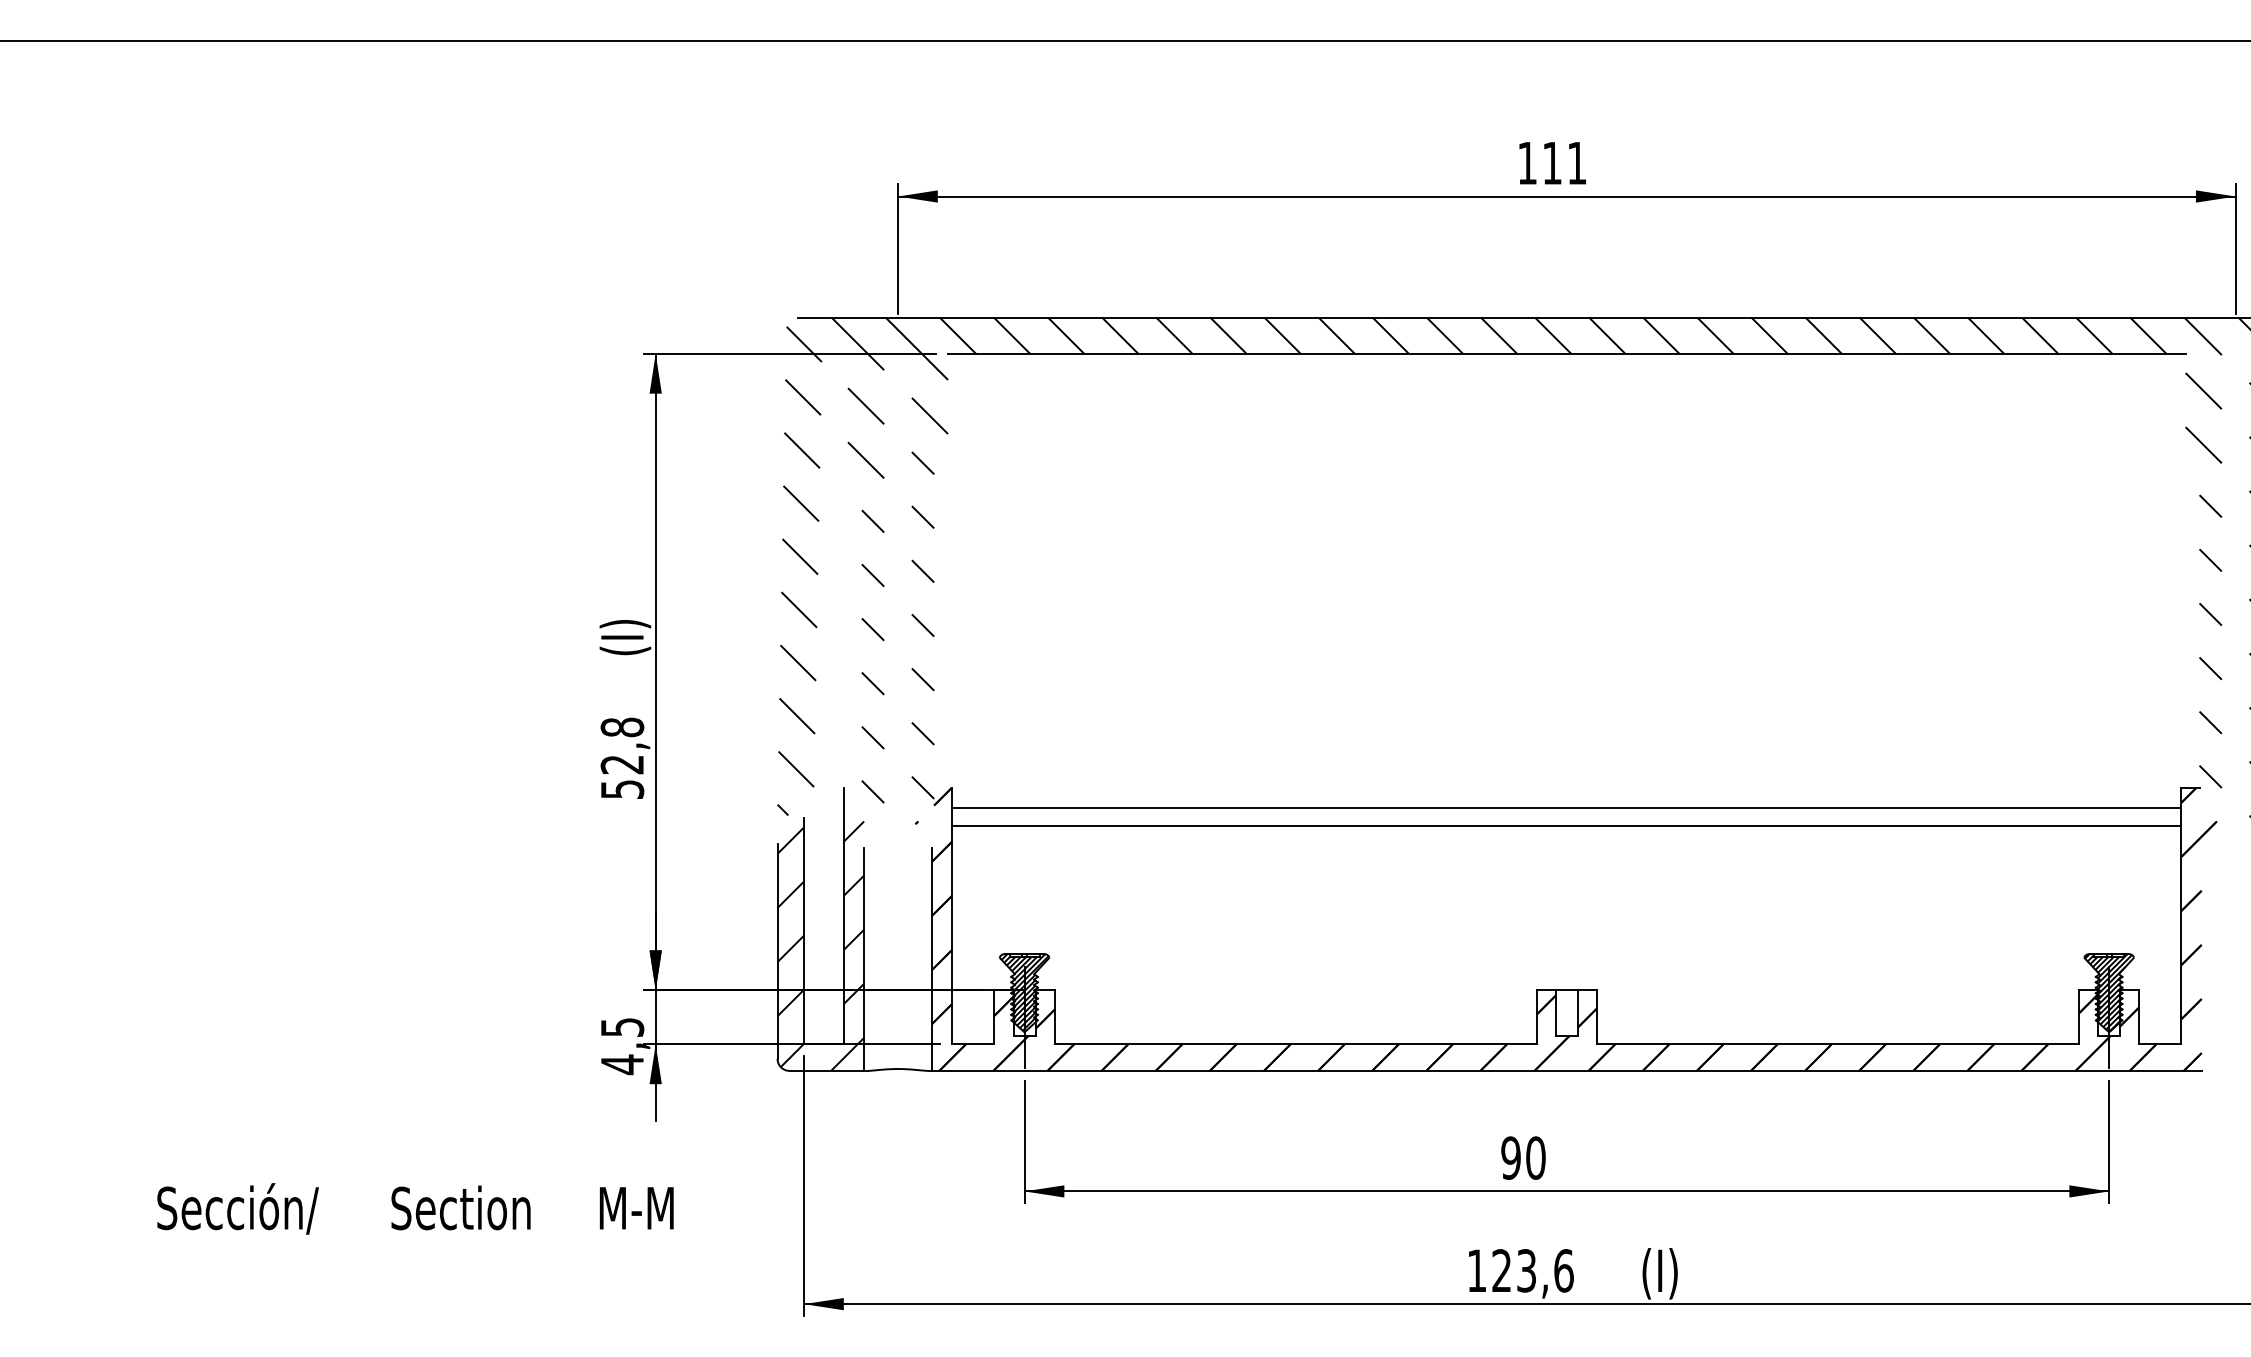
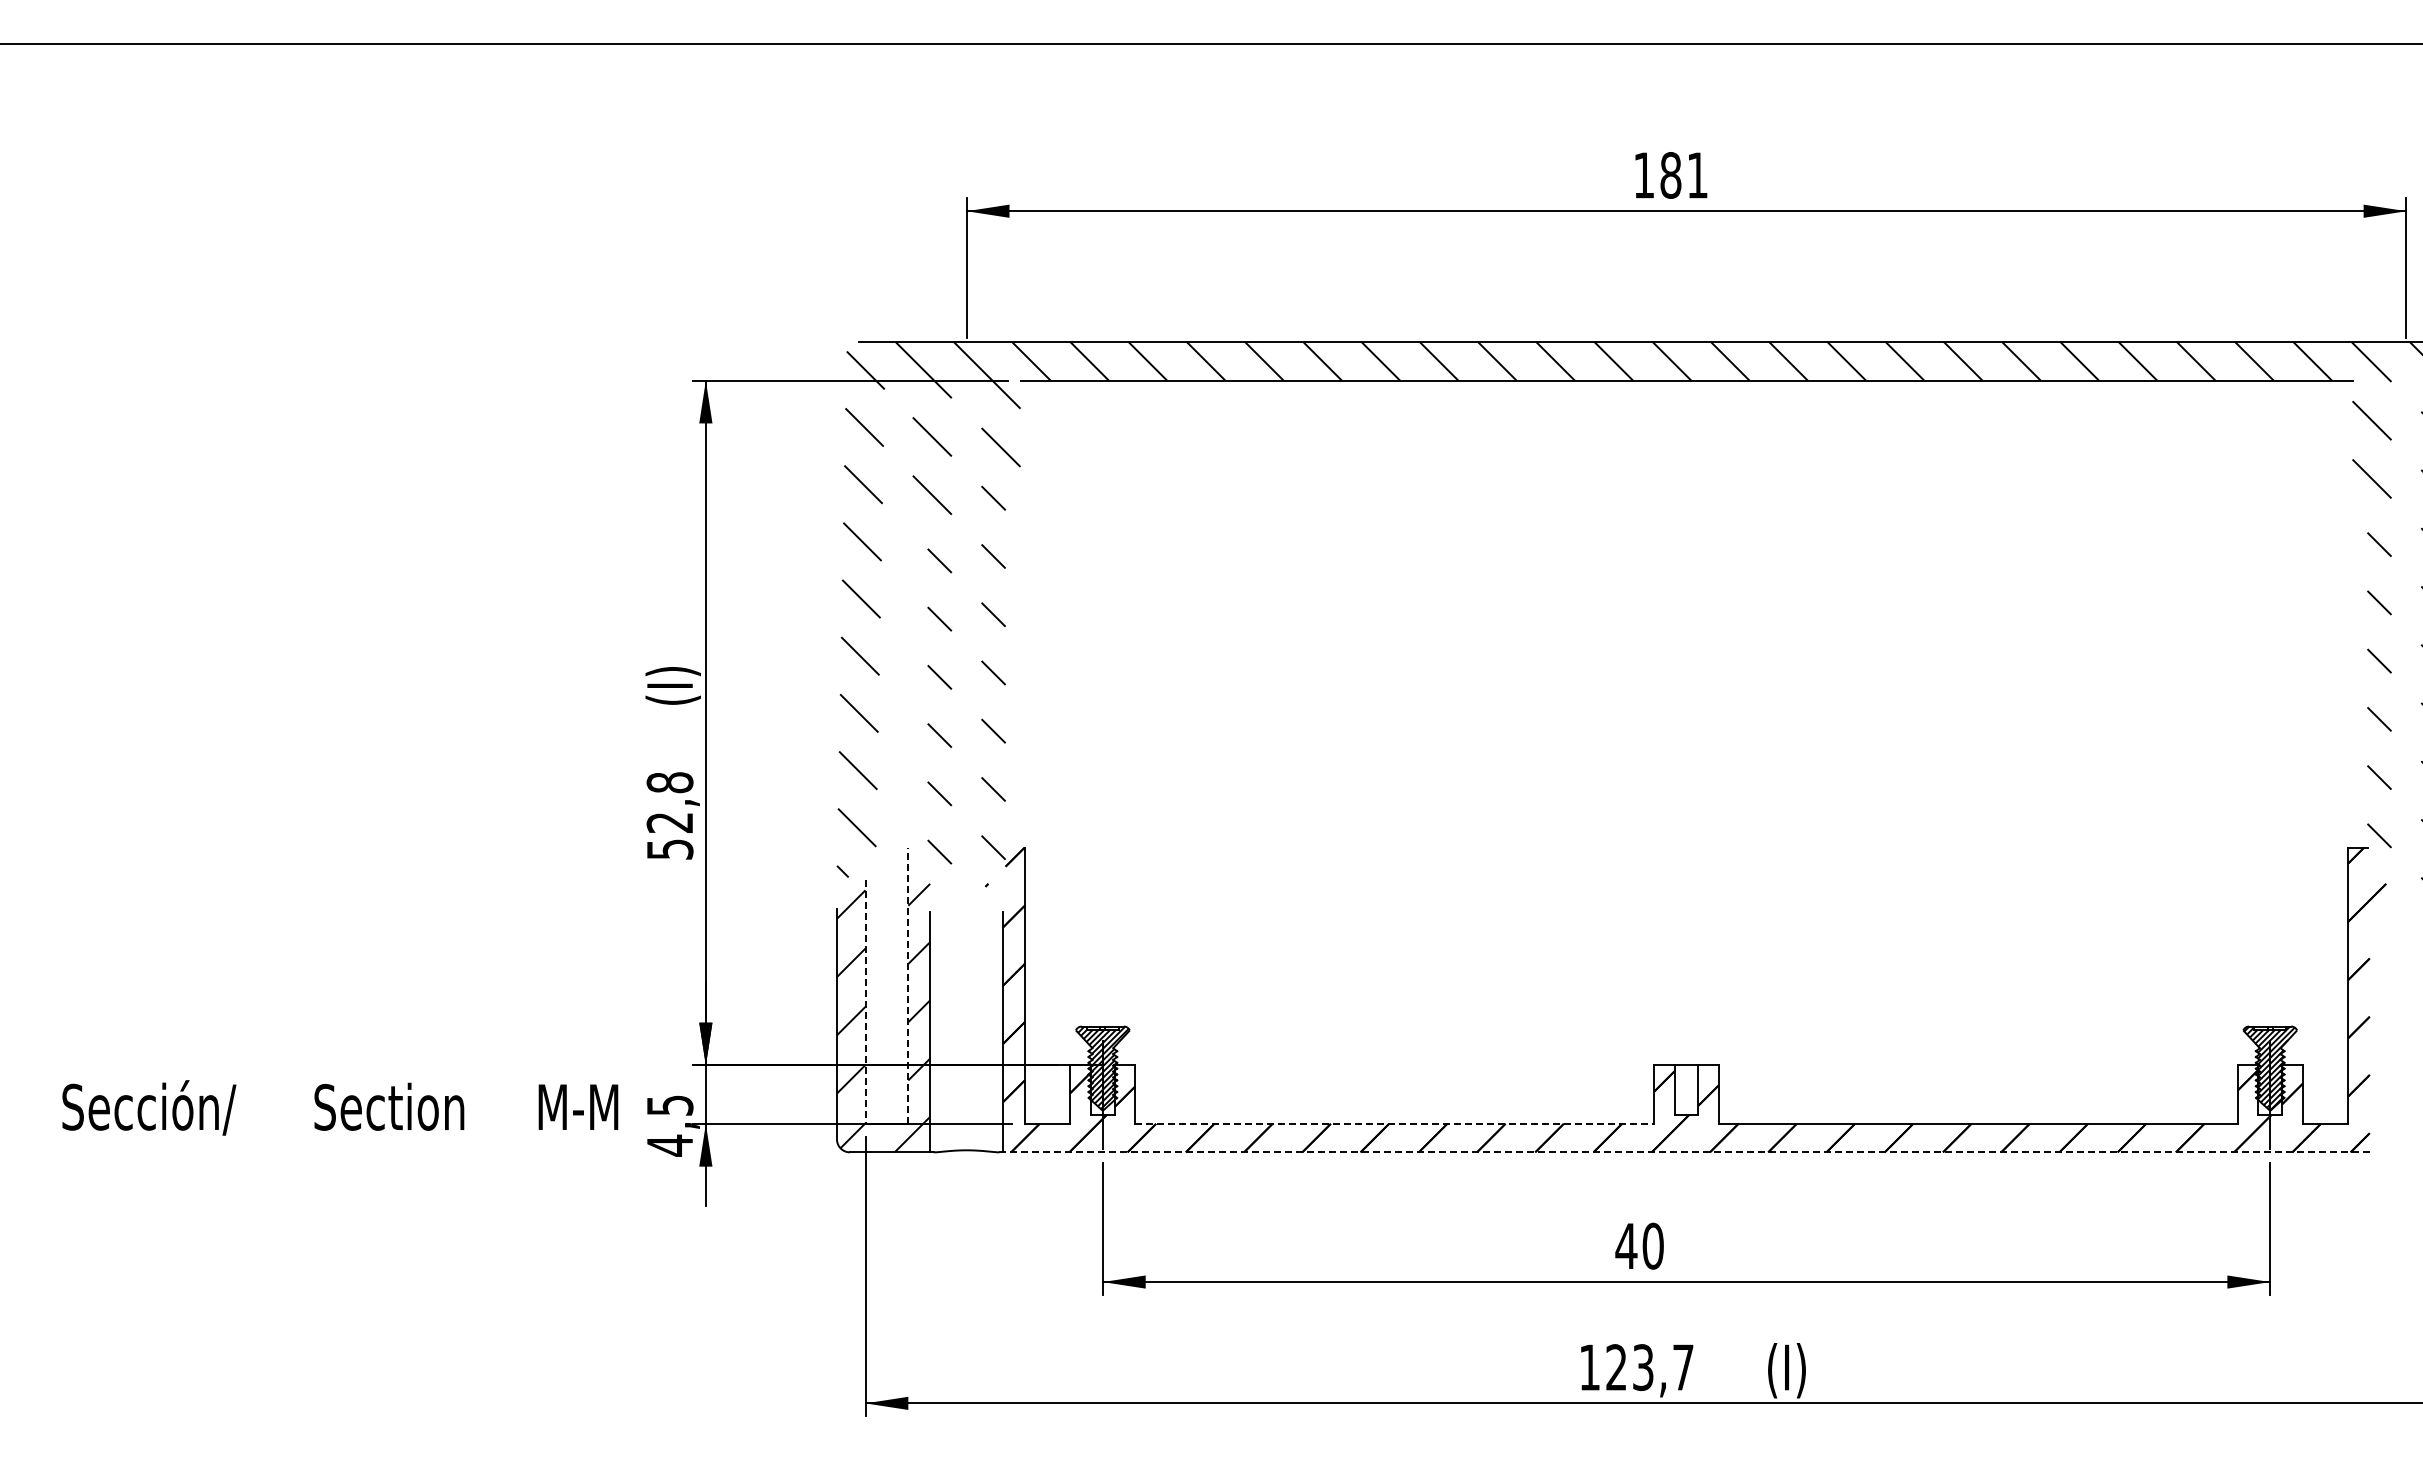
text: (1551, 163) -> (1670, 175), 111 -> 181
line: (1566, 808) -> (1686, 869), removed
line: (1566, 826) -> (1686, 889), removed
line: (843, 915) -> (908, 985), solid -> dashed
line: (804, 930) -> (865, 1001), solid -> dashed
line: (1296, 1044) -> (1395, 1123), solid -> dashed
line: (1566, 1071) -> (1686, 1152), solid -> dashed
text: (1511, 1157) -> (1626, 1245), 90 -> 40
text: (415, 1208) -> (340, 1107), moved
text: (1564, 1270) -> (1683, 1367), 123,6 -> 123,7

